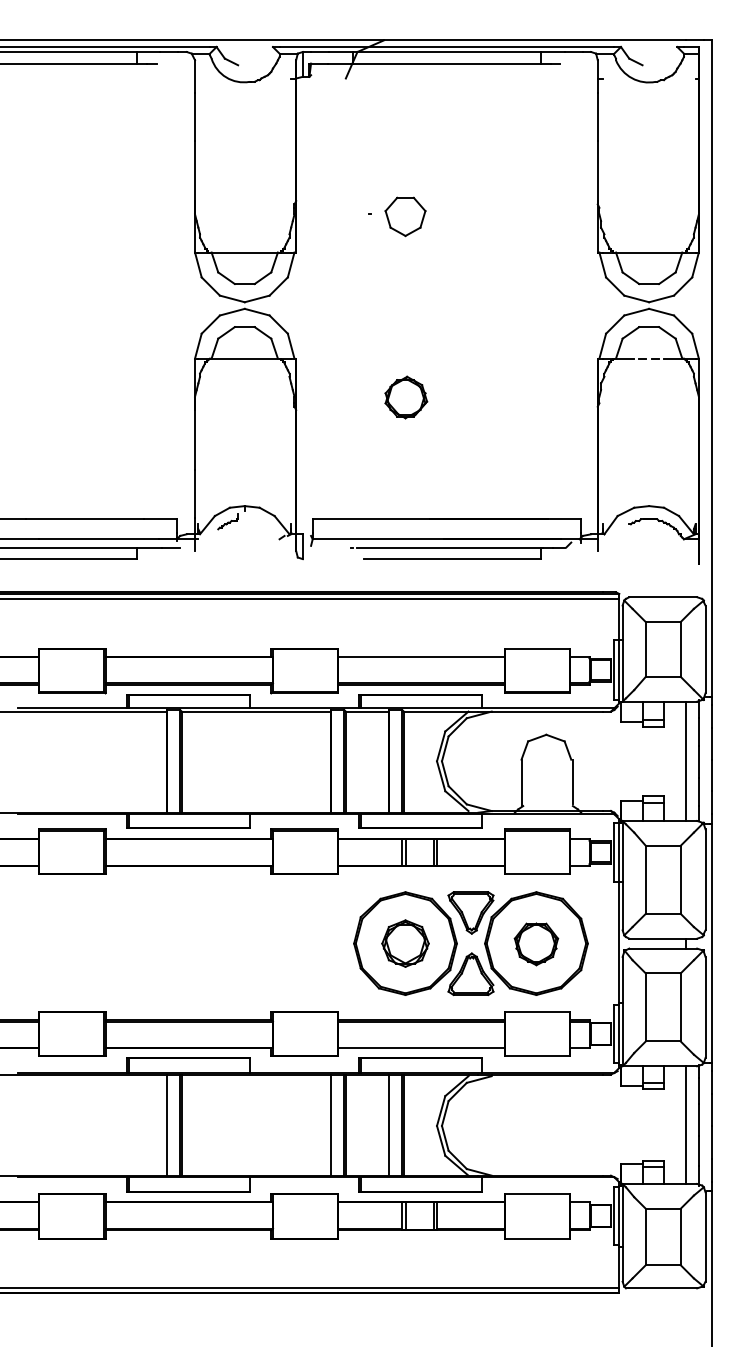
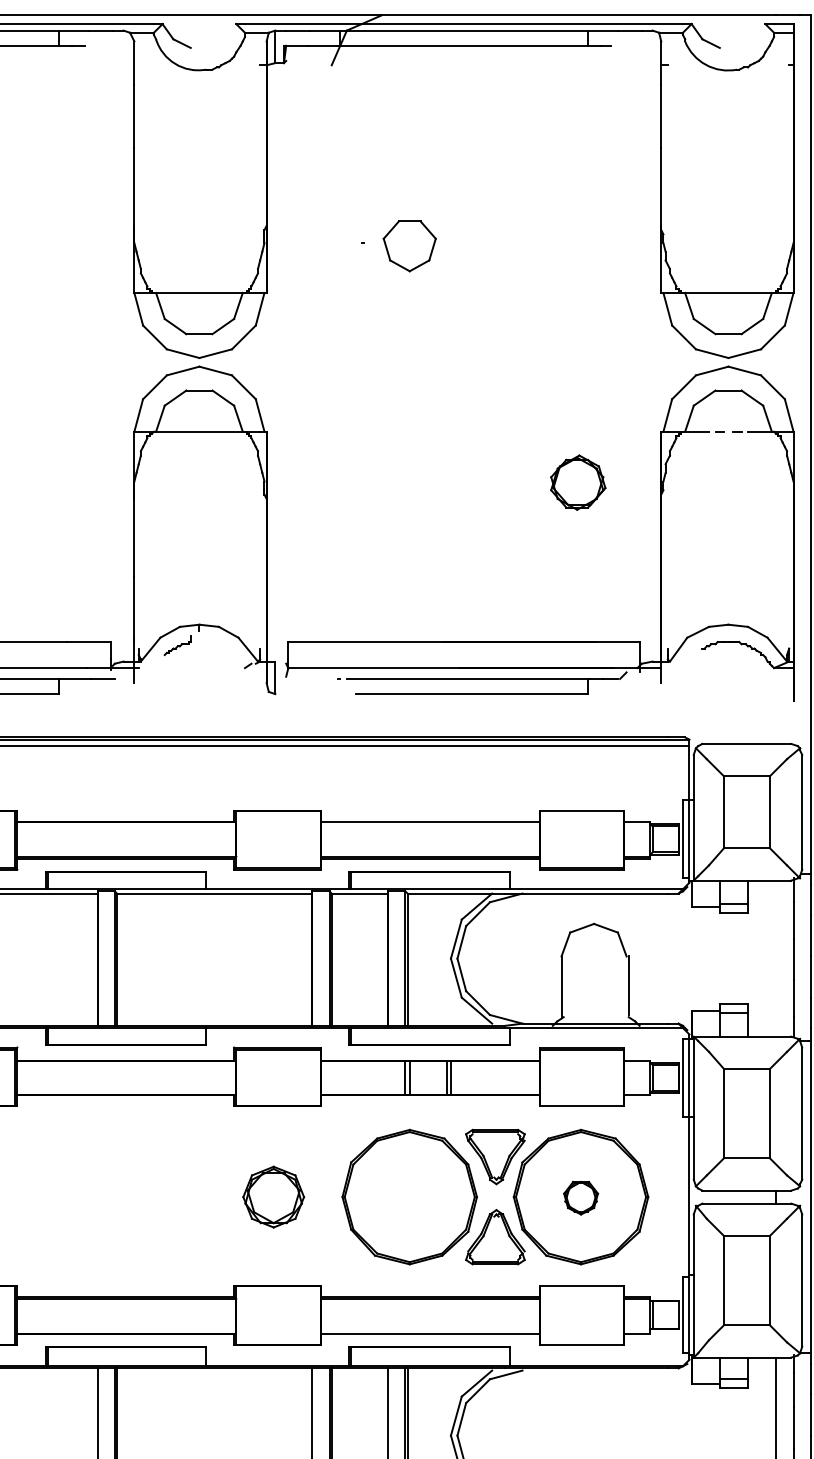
part: (406, 397) -> (578, 482), moved
line: (685, 760) -> (776, 957), removed
part: (405, 943) -> (273, 1196), moved
part: (536, 944) -> (581, 1198), size x0.6

